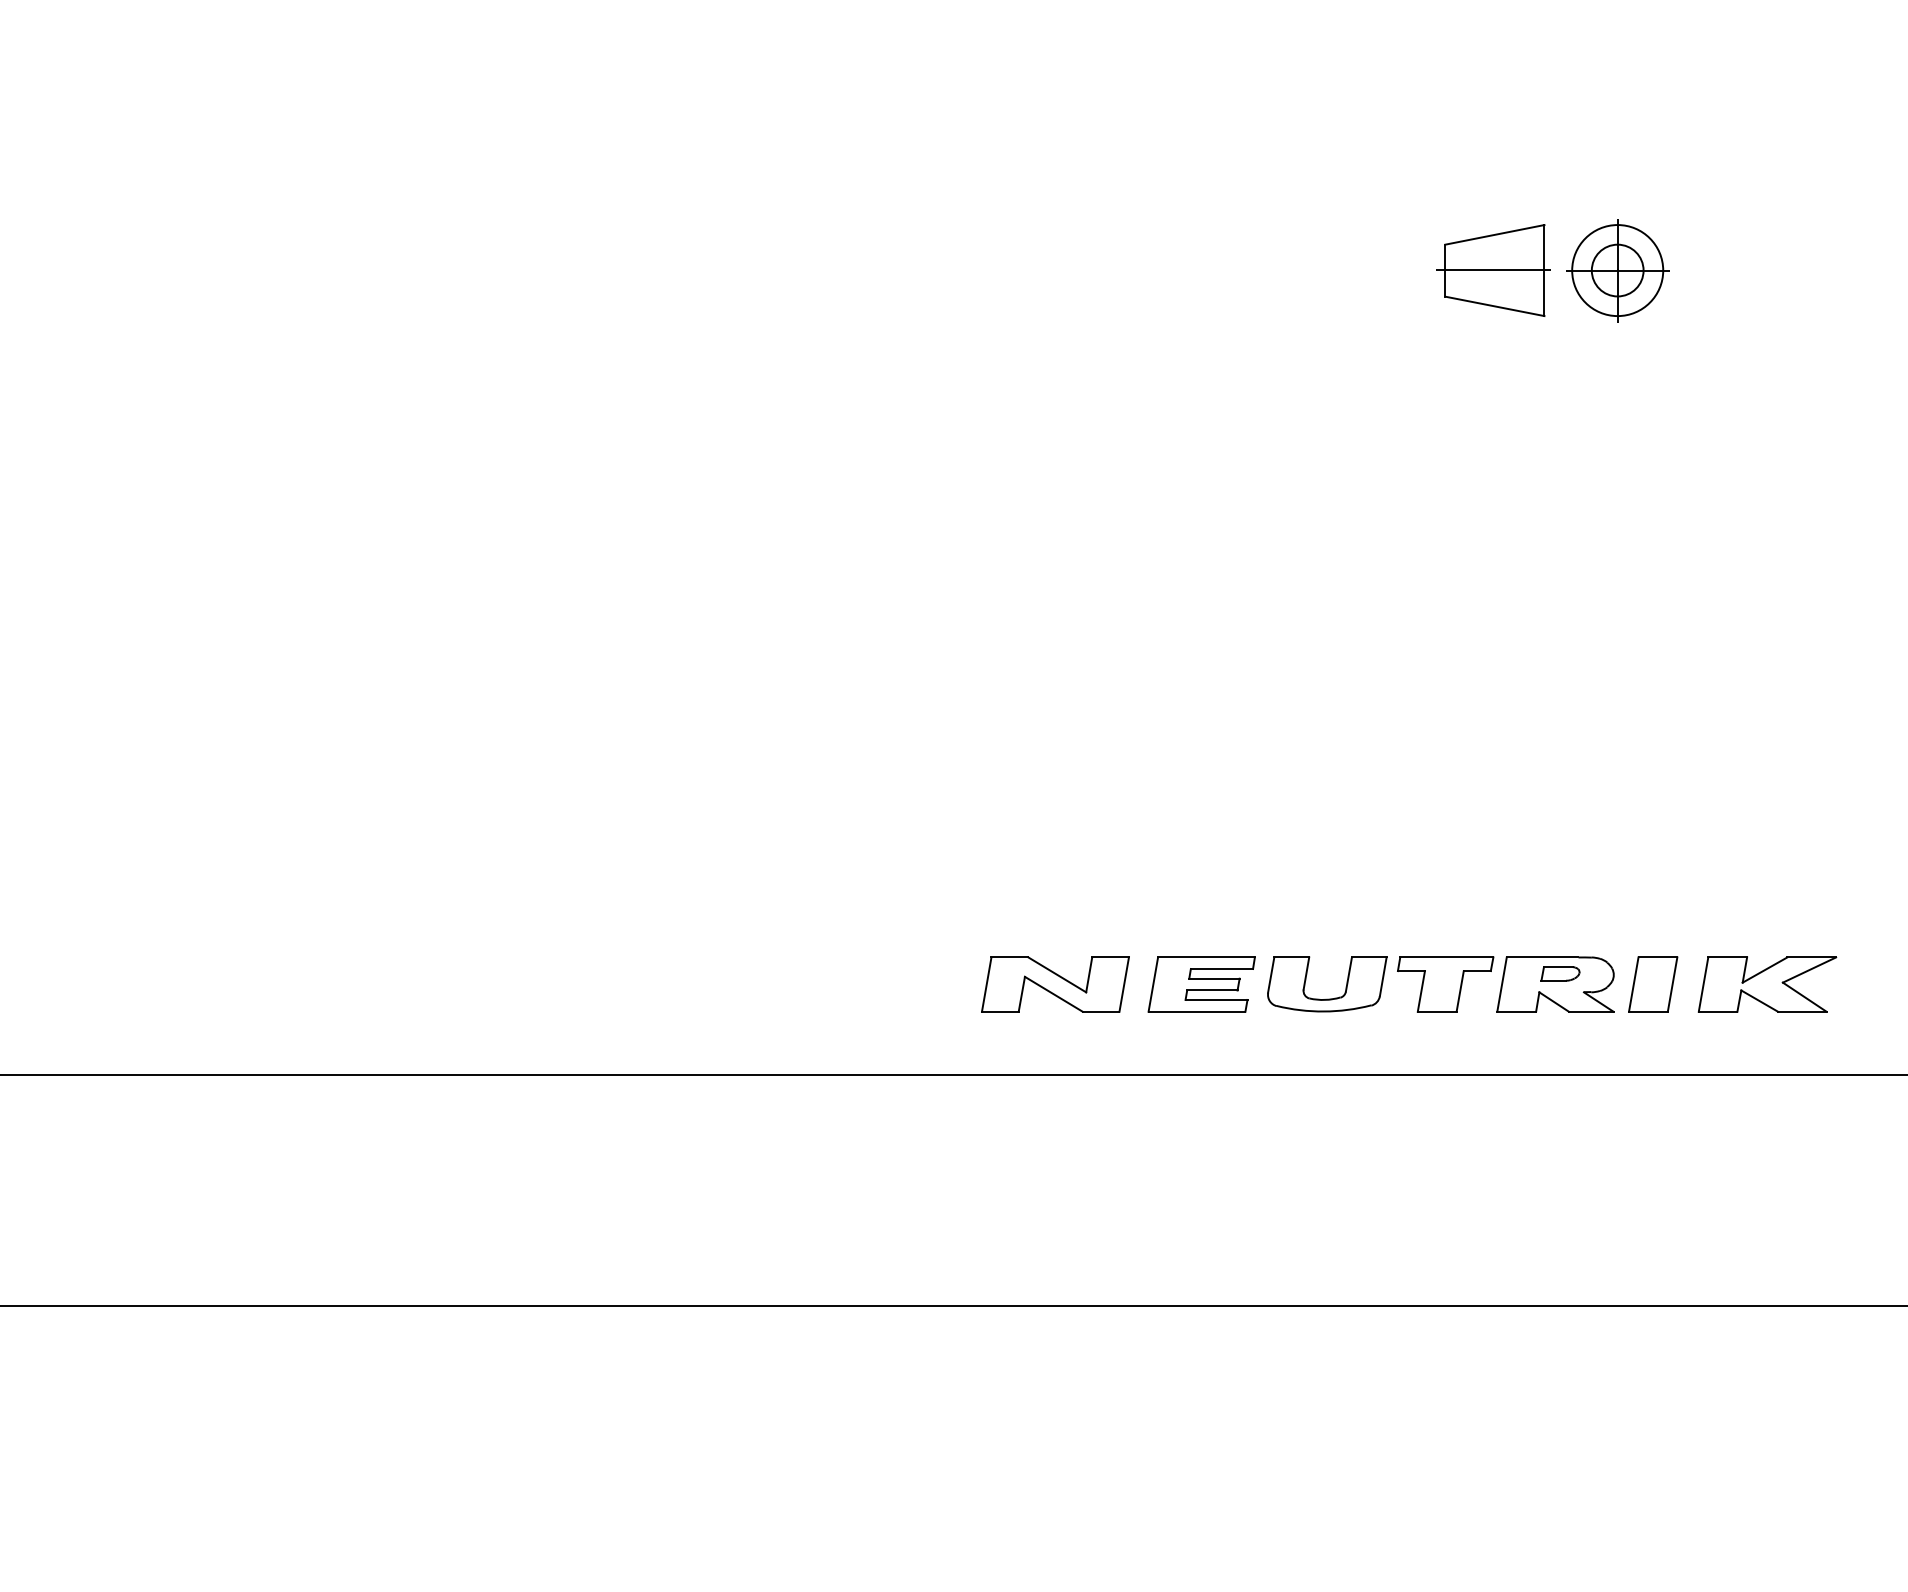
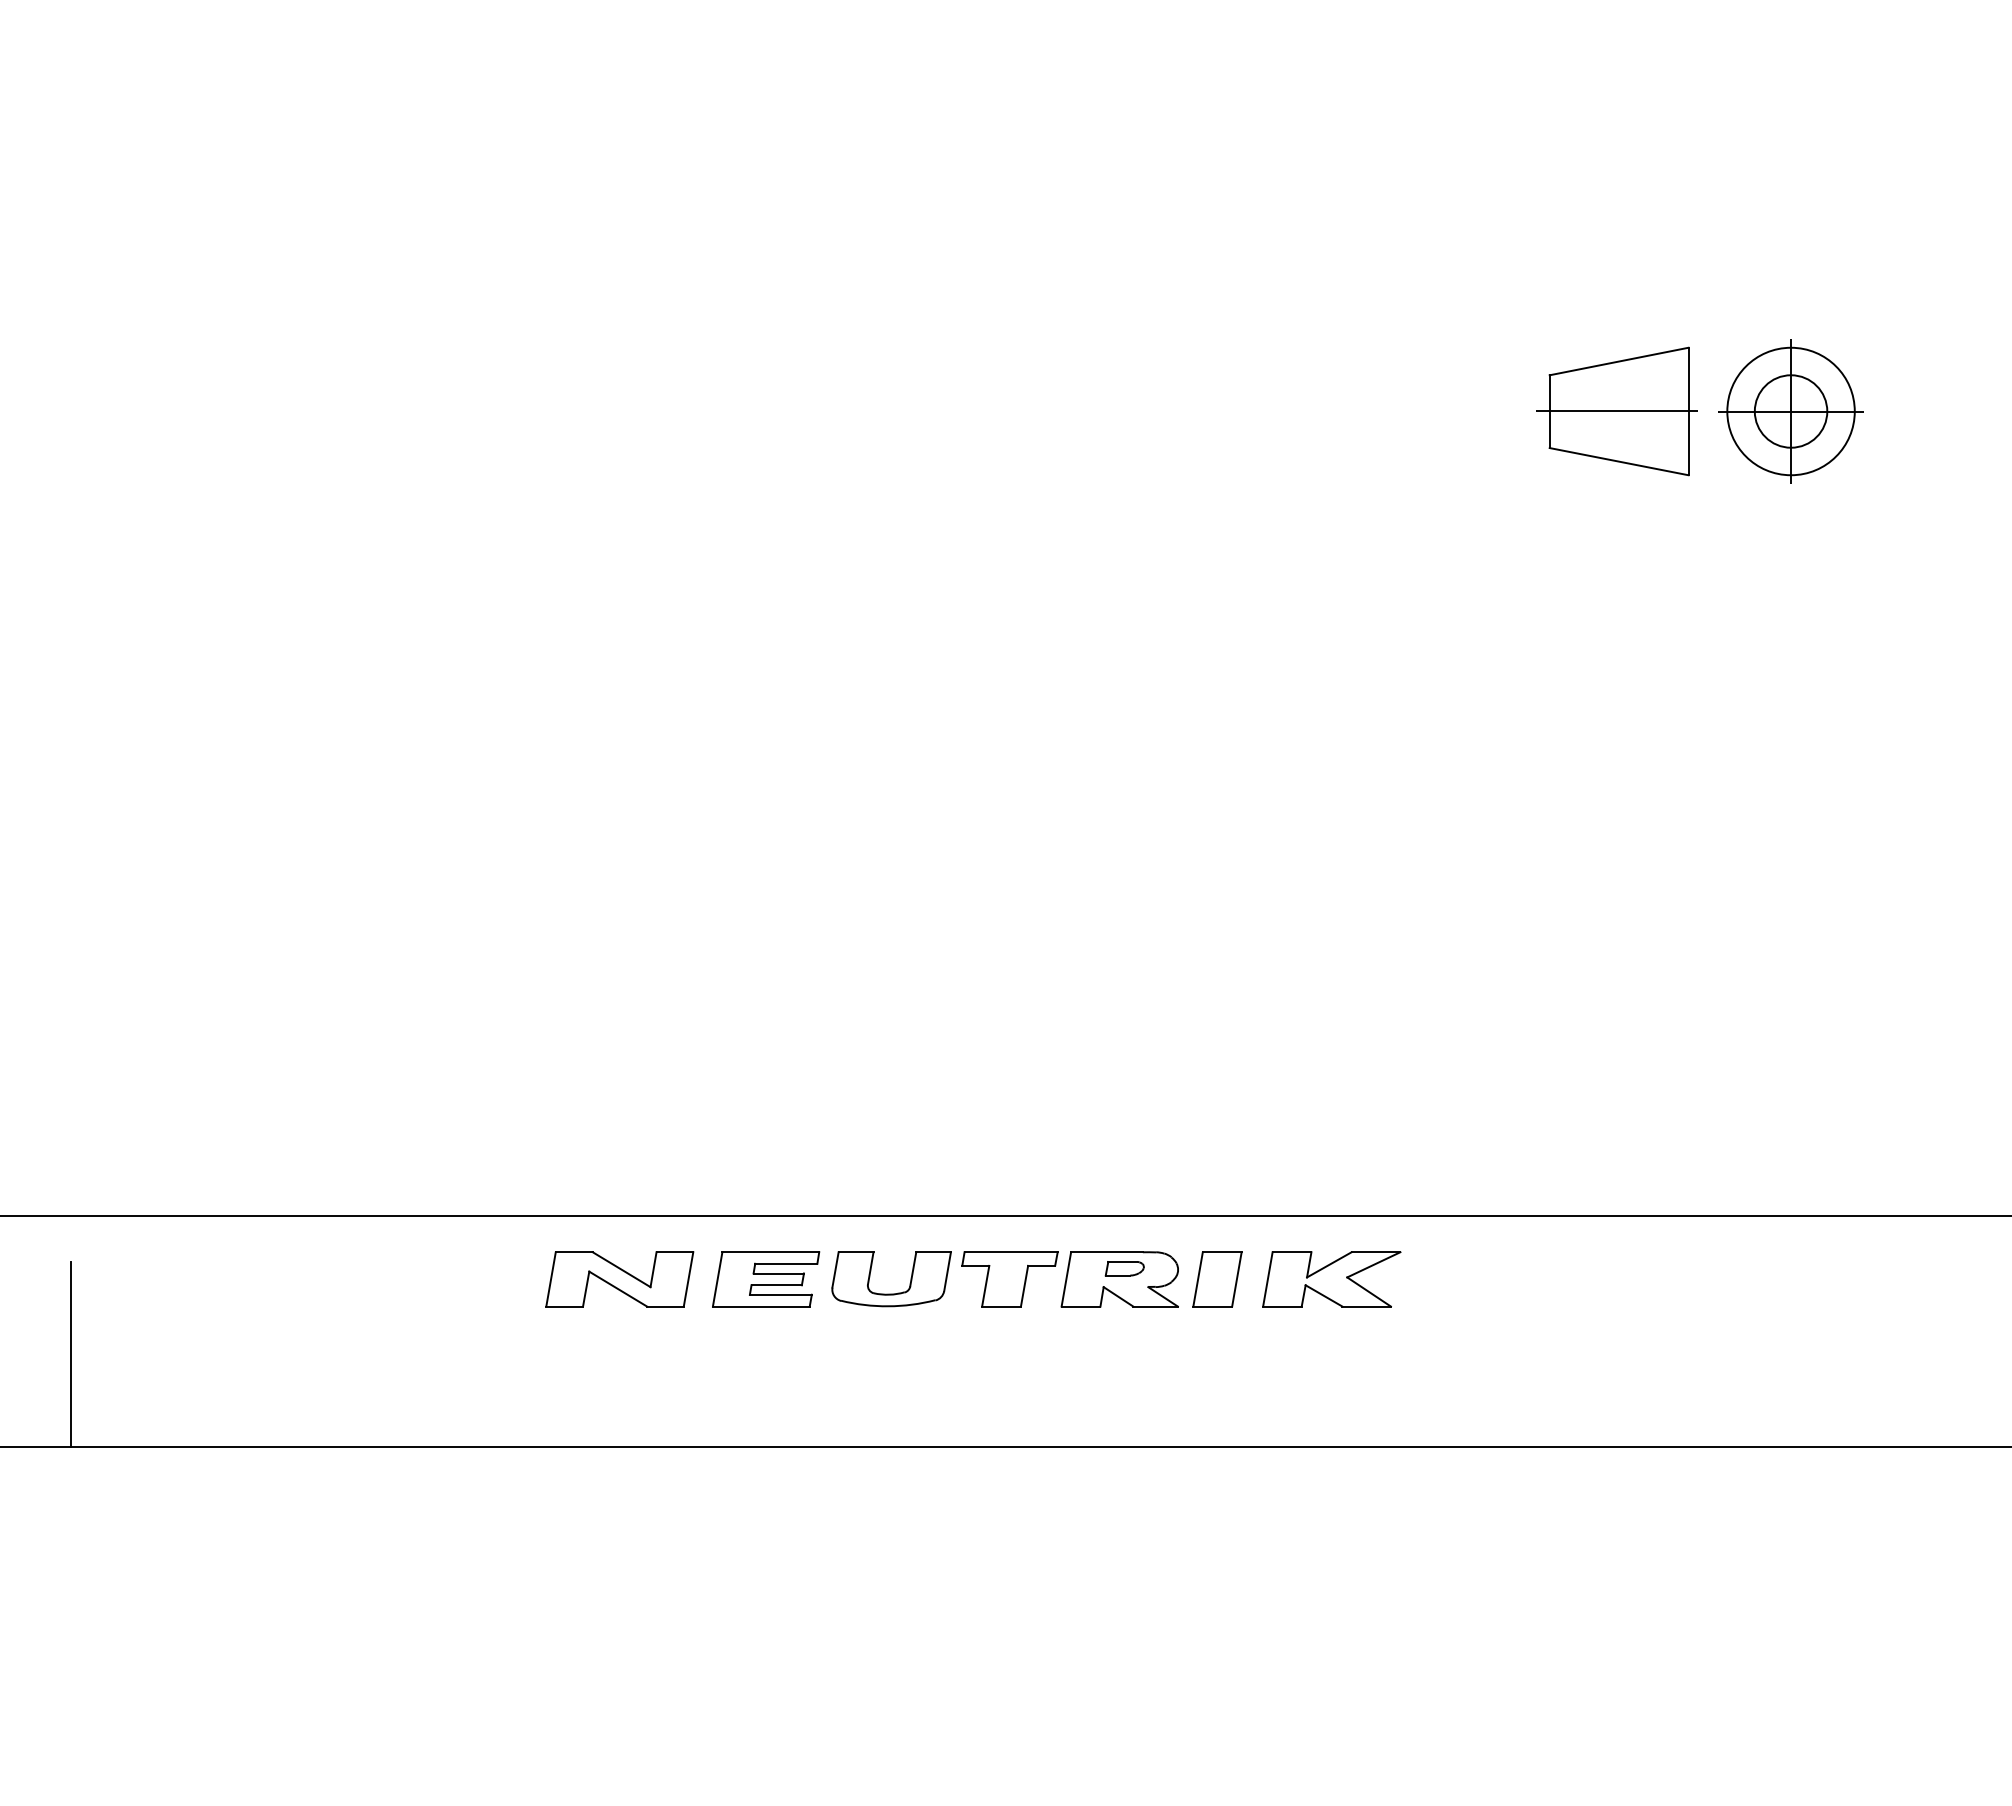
part: (1552, 269) -> (1699, 410), size x1.4
part: (1421, 985) -> (985, 1280), moved

